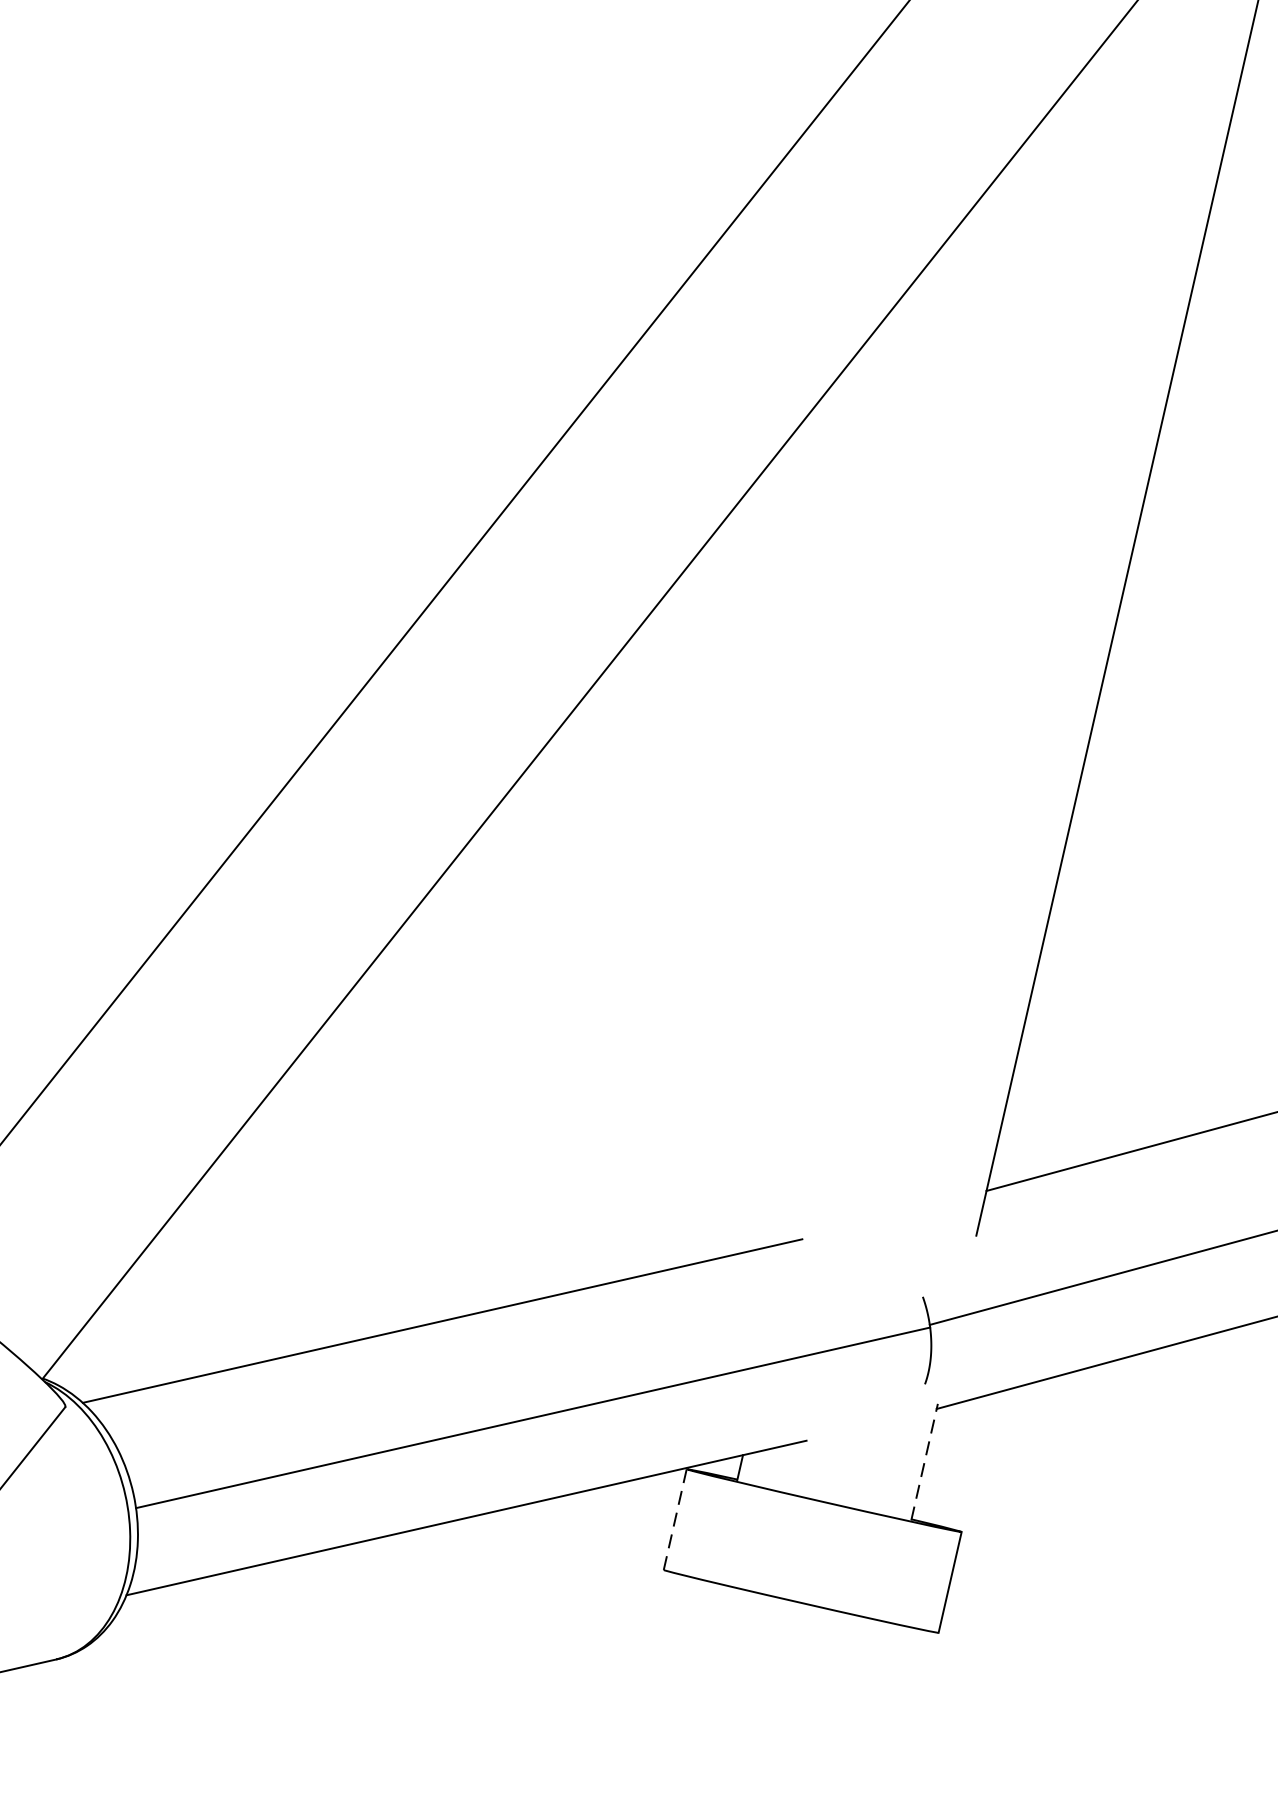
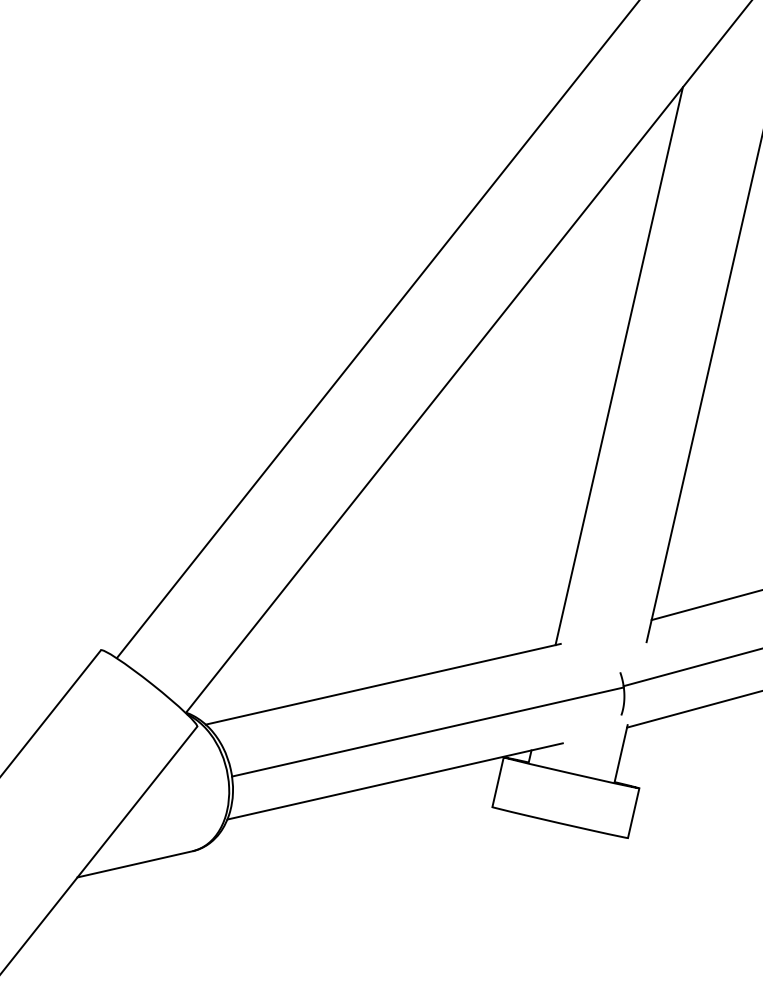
line: (919, 676) -> (618, 366), added
line: (925, 1461) -> (621, 753), dashed -> solid
line: (674, 1520) -> (497, 782), dashed -> solid

